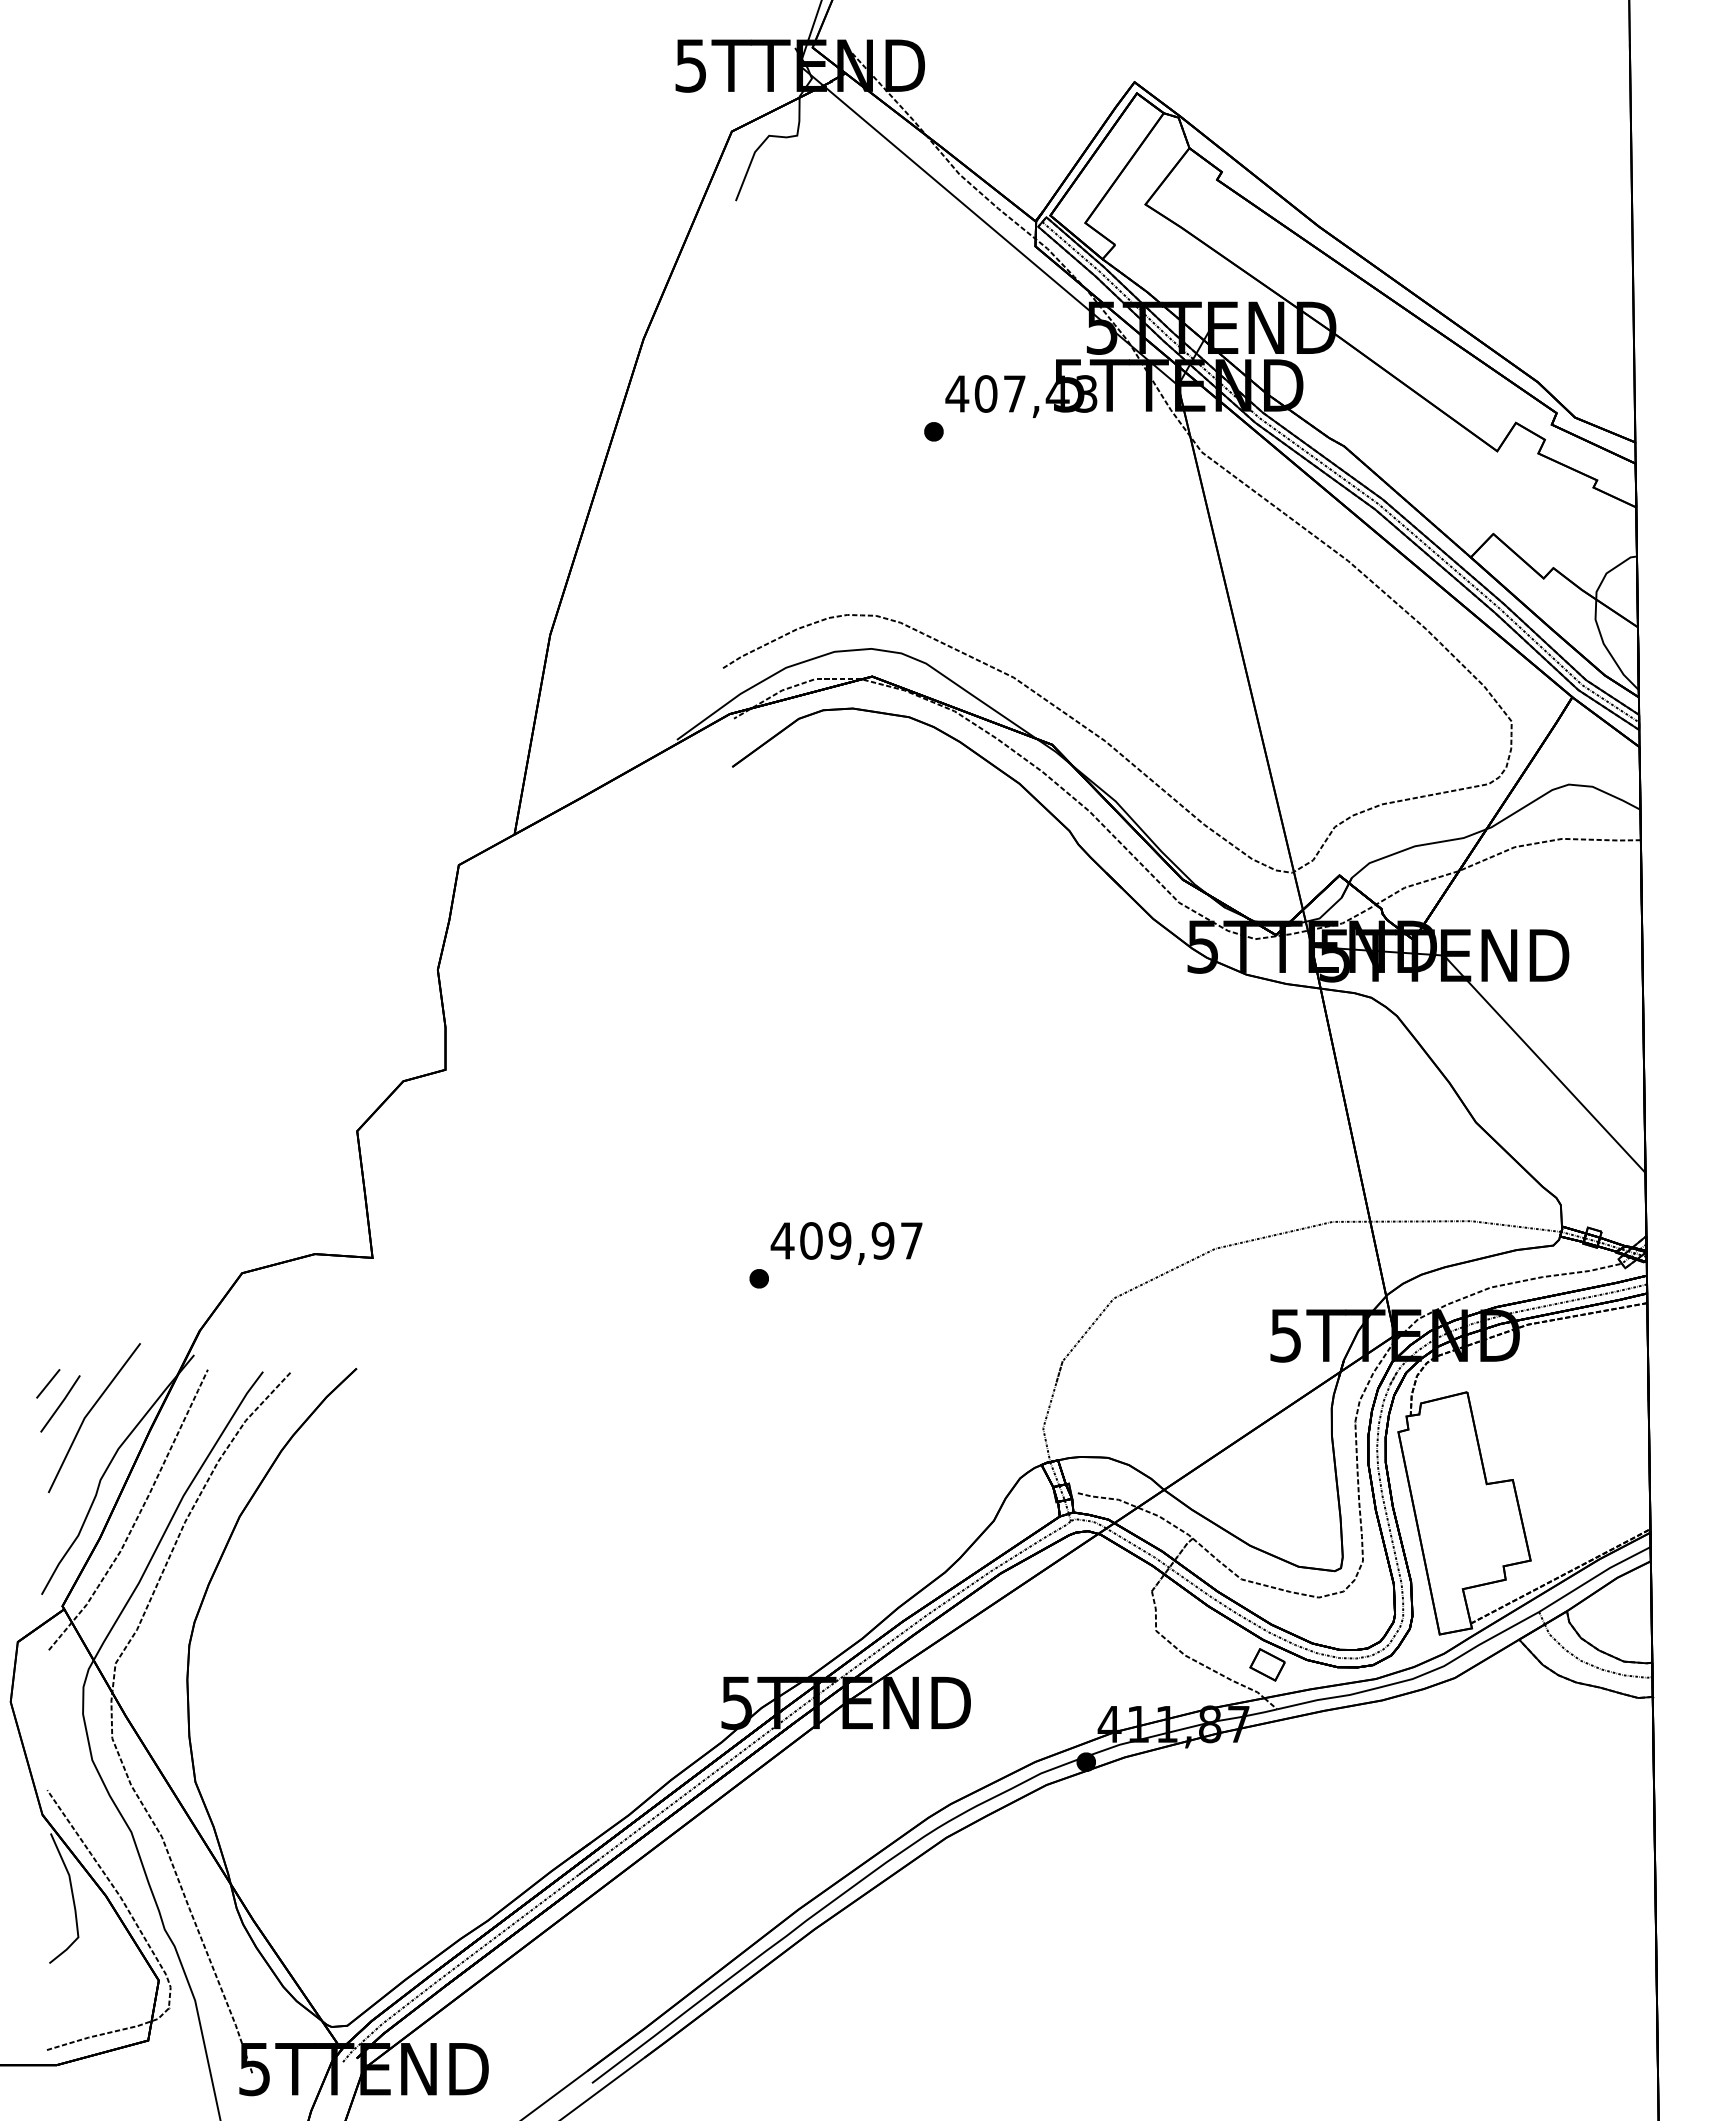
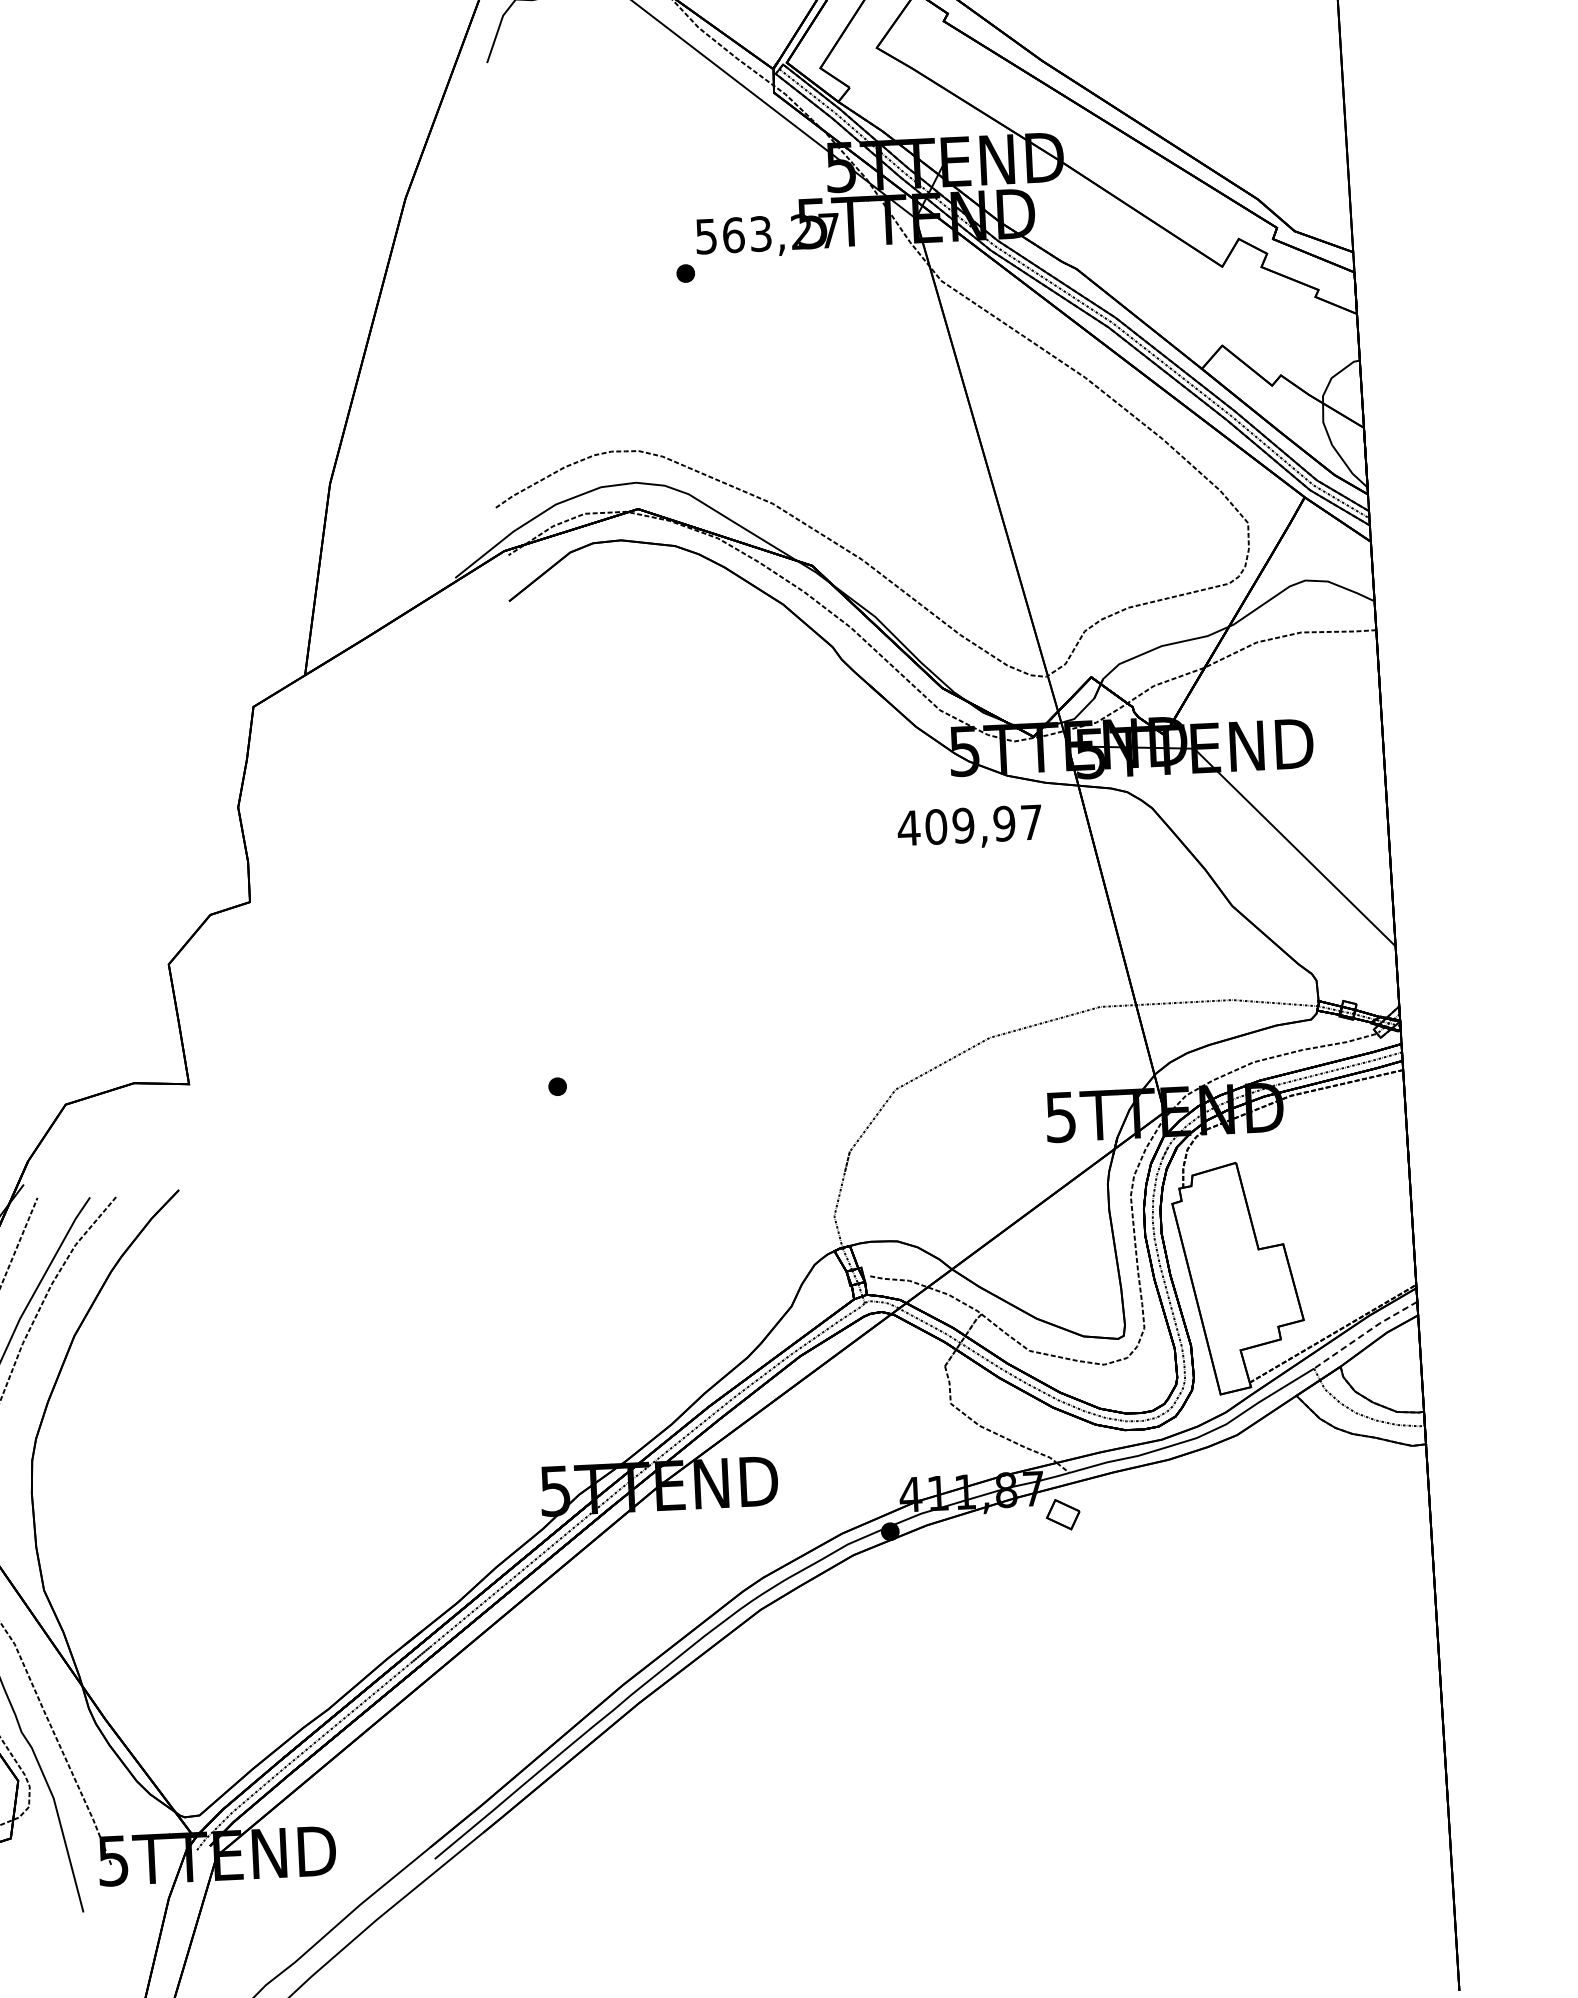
text: (1021, 393) -> (767, 233), 407,43 -> 563,27
text: (846, 1243) -> (969, 827), moved
line: (1594, 1577) -> (1365, 1333), solid -> dashed
part: (1267, 1664) -> (1063, 1514), moved

